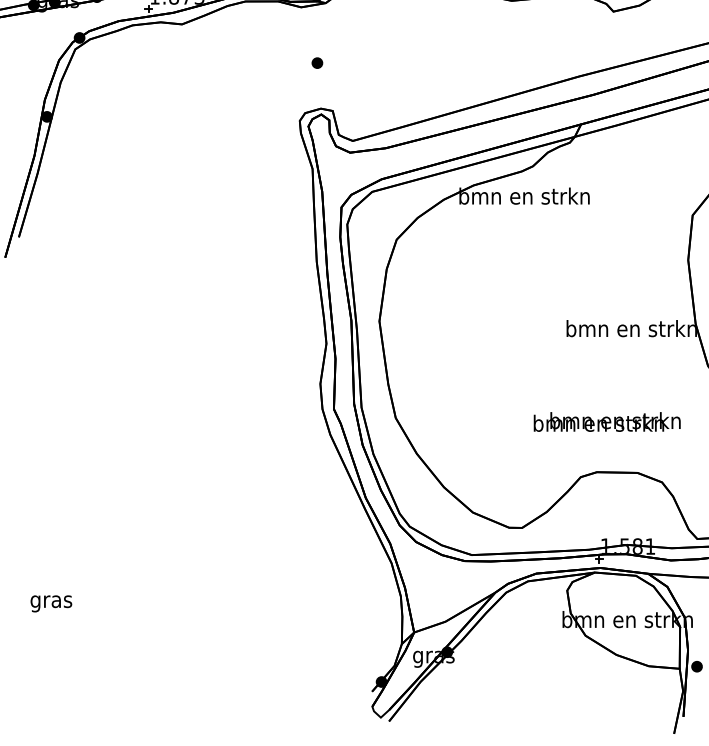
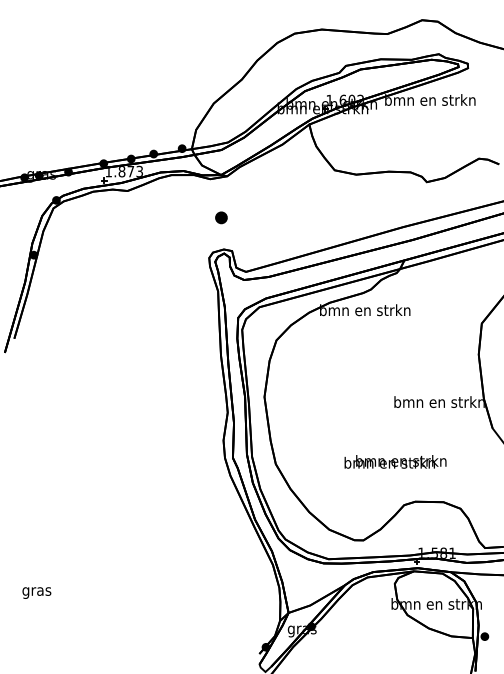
part: (317, 62) -> (221, 217), size x1.6
text: (607, 421) -> (395, 461), moved

